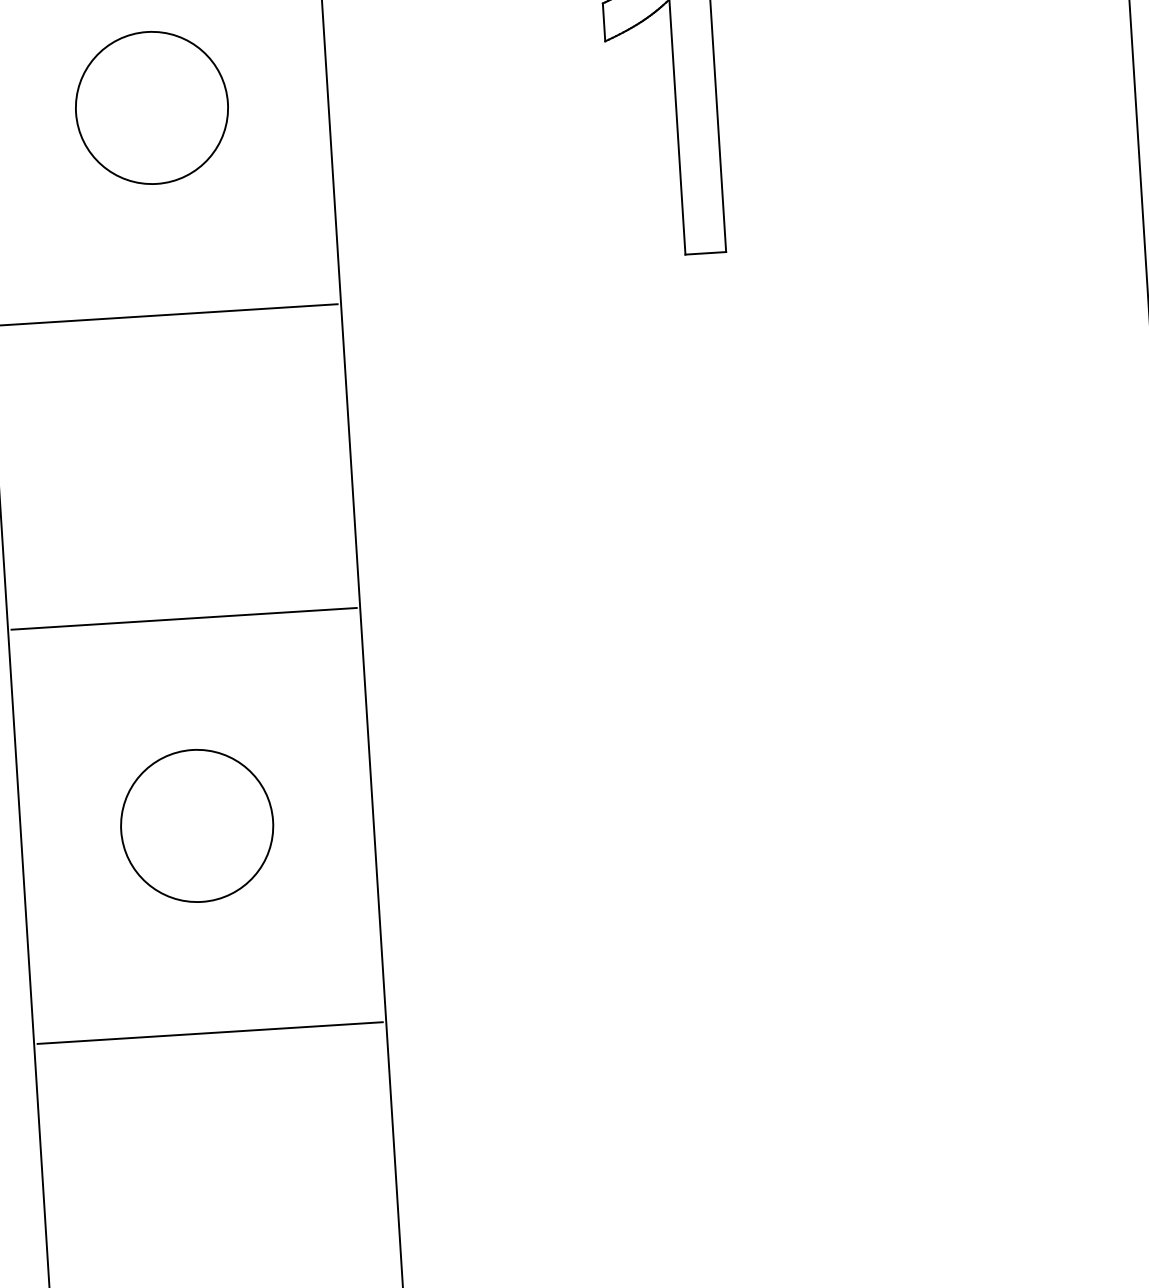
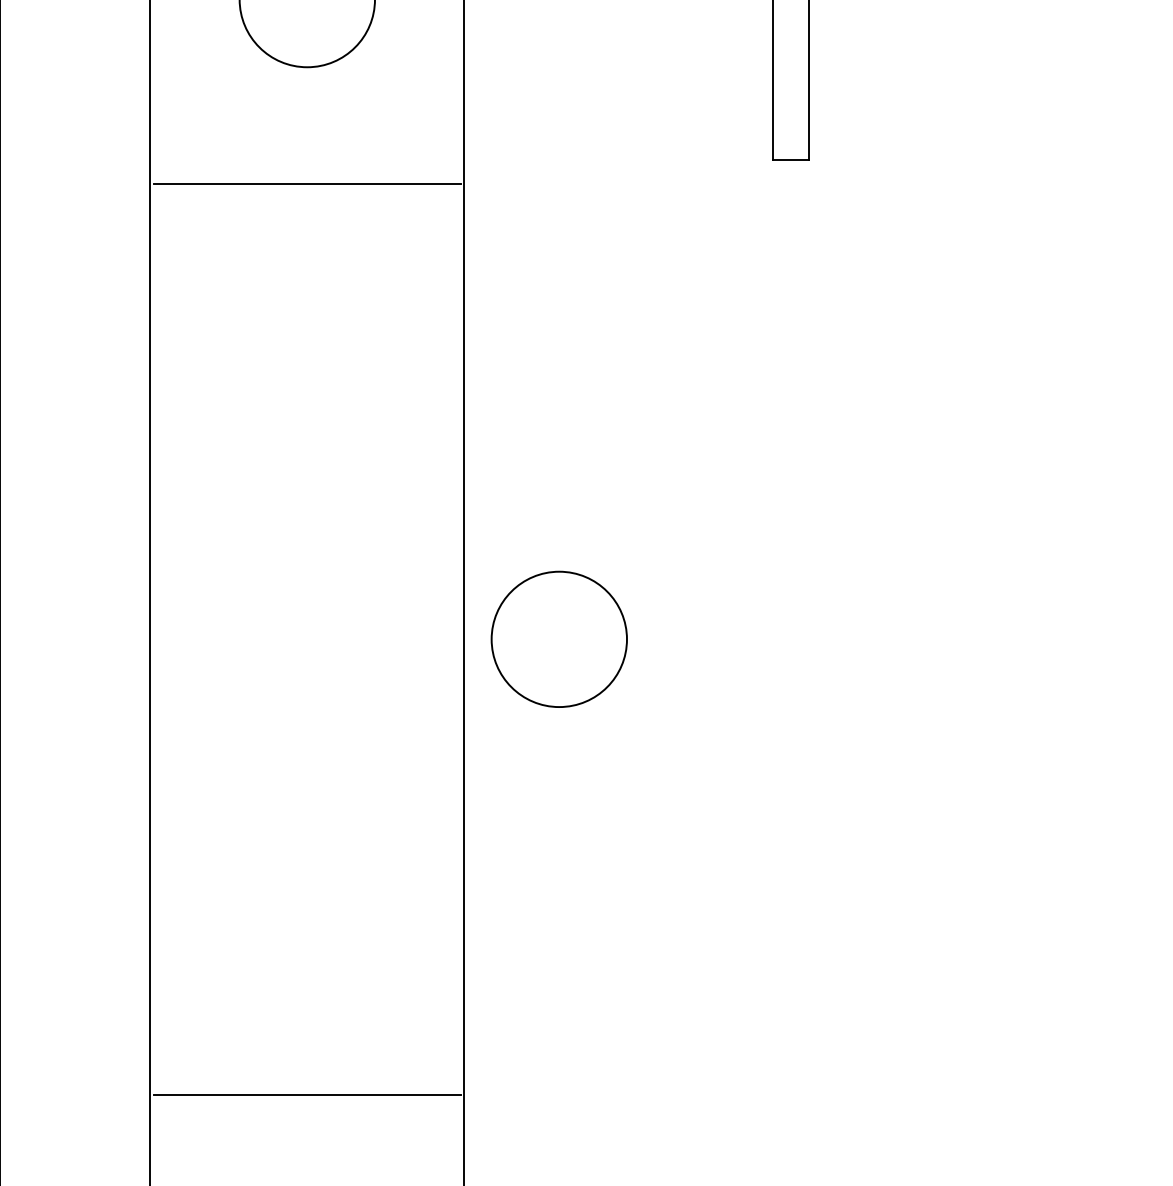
line: (184, 618) -> (307, 454), removed
circle: (196, 824) -> (558, 638), moved
line: (210, 1032) -> (307, 823), removed

